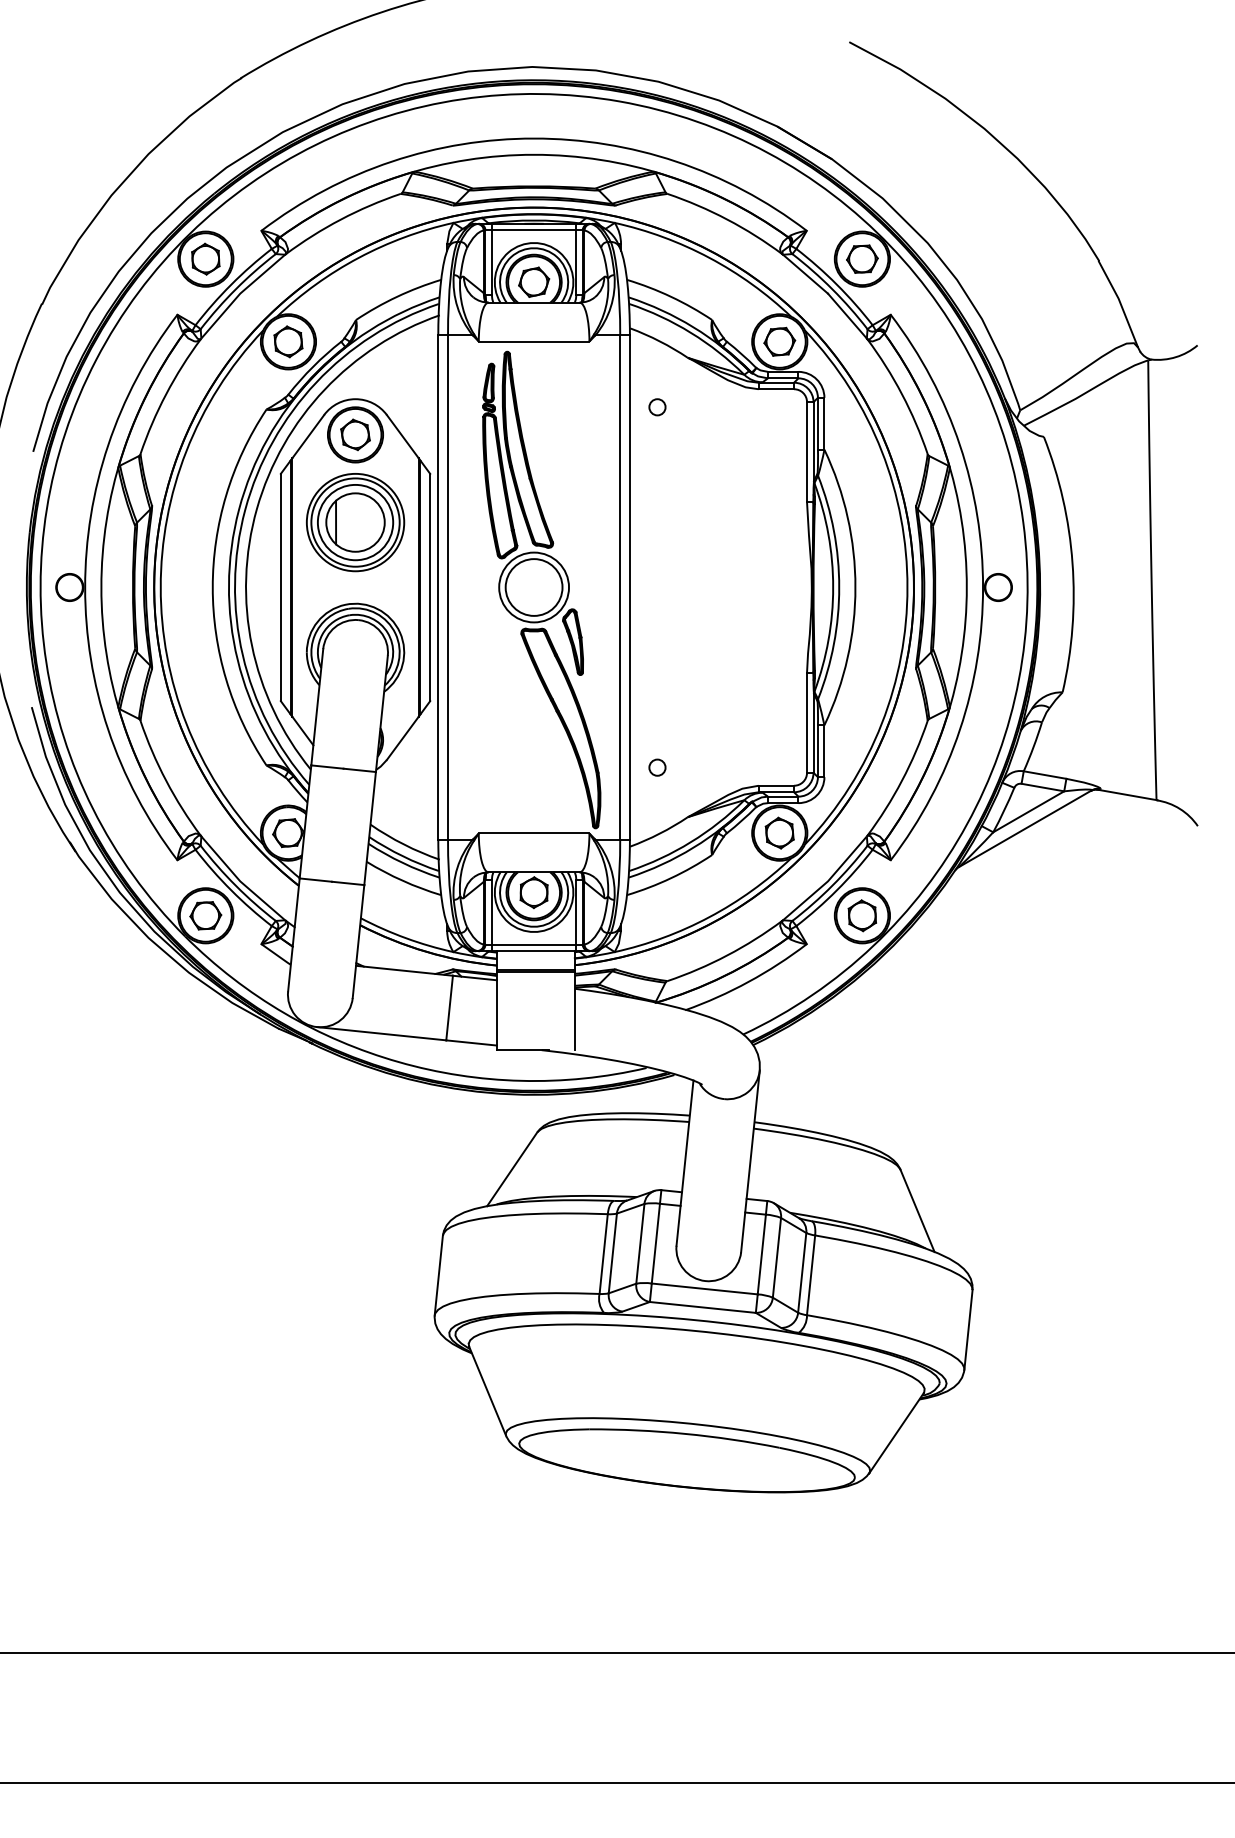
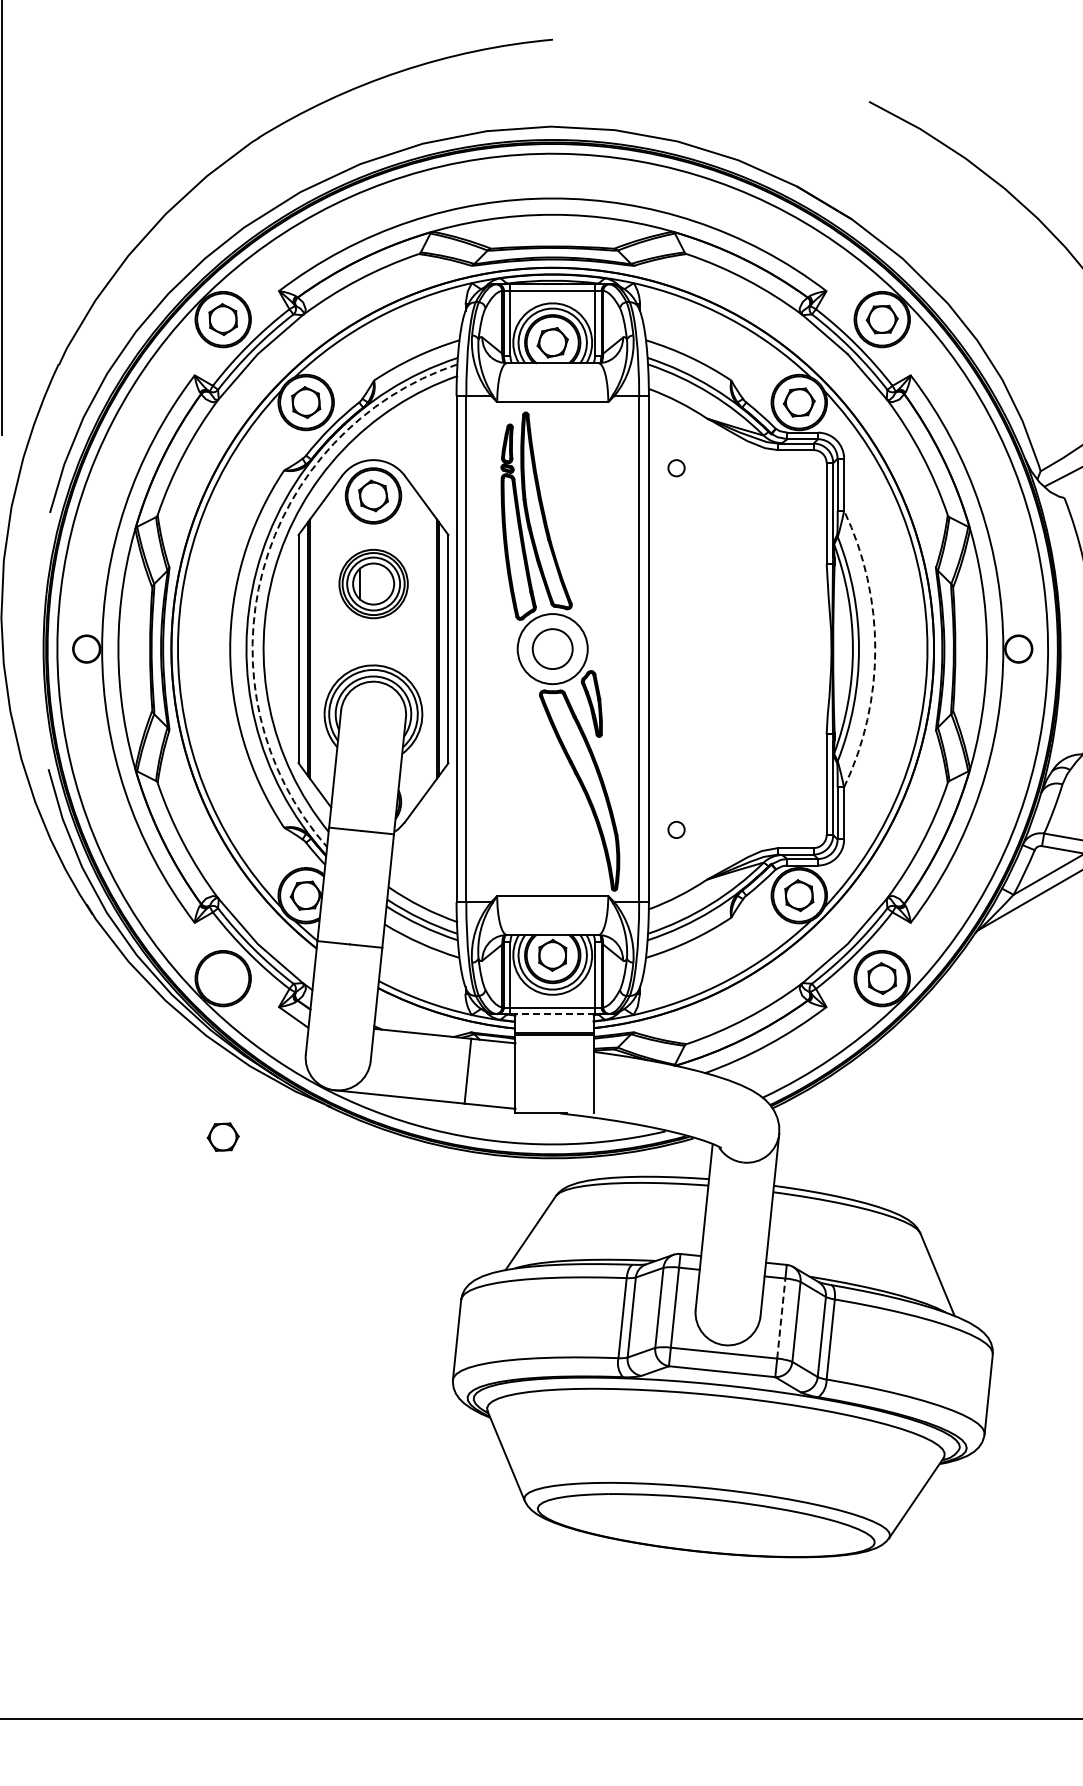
arc: (245, 509) -> (263, 570), solid -> dashed
part: (355, 522) -> (373, 583), size x0.7
circle: (533, 587) -> (552, 649), size x0.7
arc: (855, 587) -> (875, 649), solid -> dashed
part: (205, 915) -> (222, 1136), moved
line: (533, 951) -> (552, 1014), solid -> dashed
line: (761, 1254) -> (780, 1318), solid -> dashed

